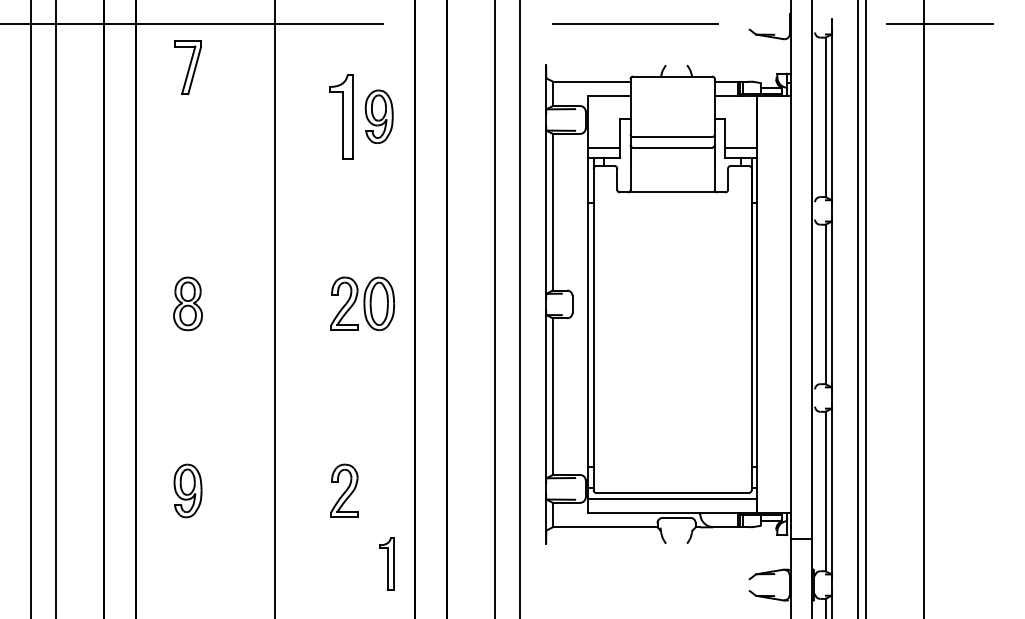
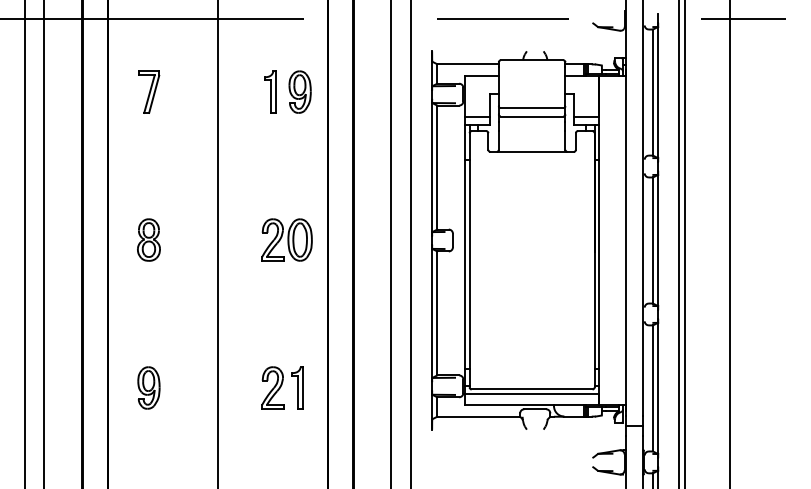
part: (187, 67) -> (148, 91), moved
part: (341, 116) -> (270, 91), size x0.62
part: (386, 563) -> (297, 387), moved

